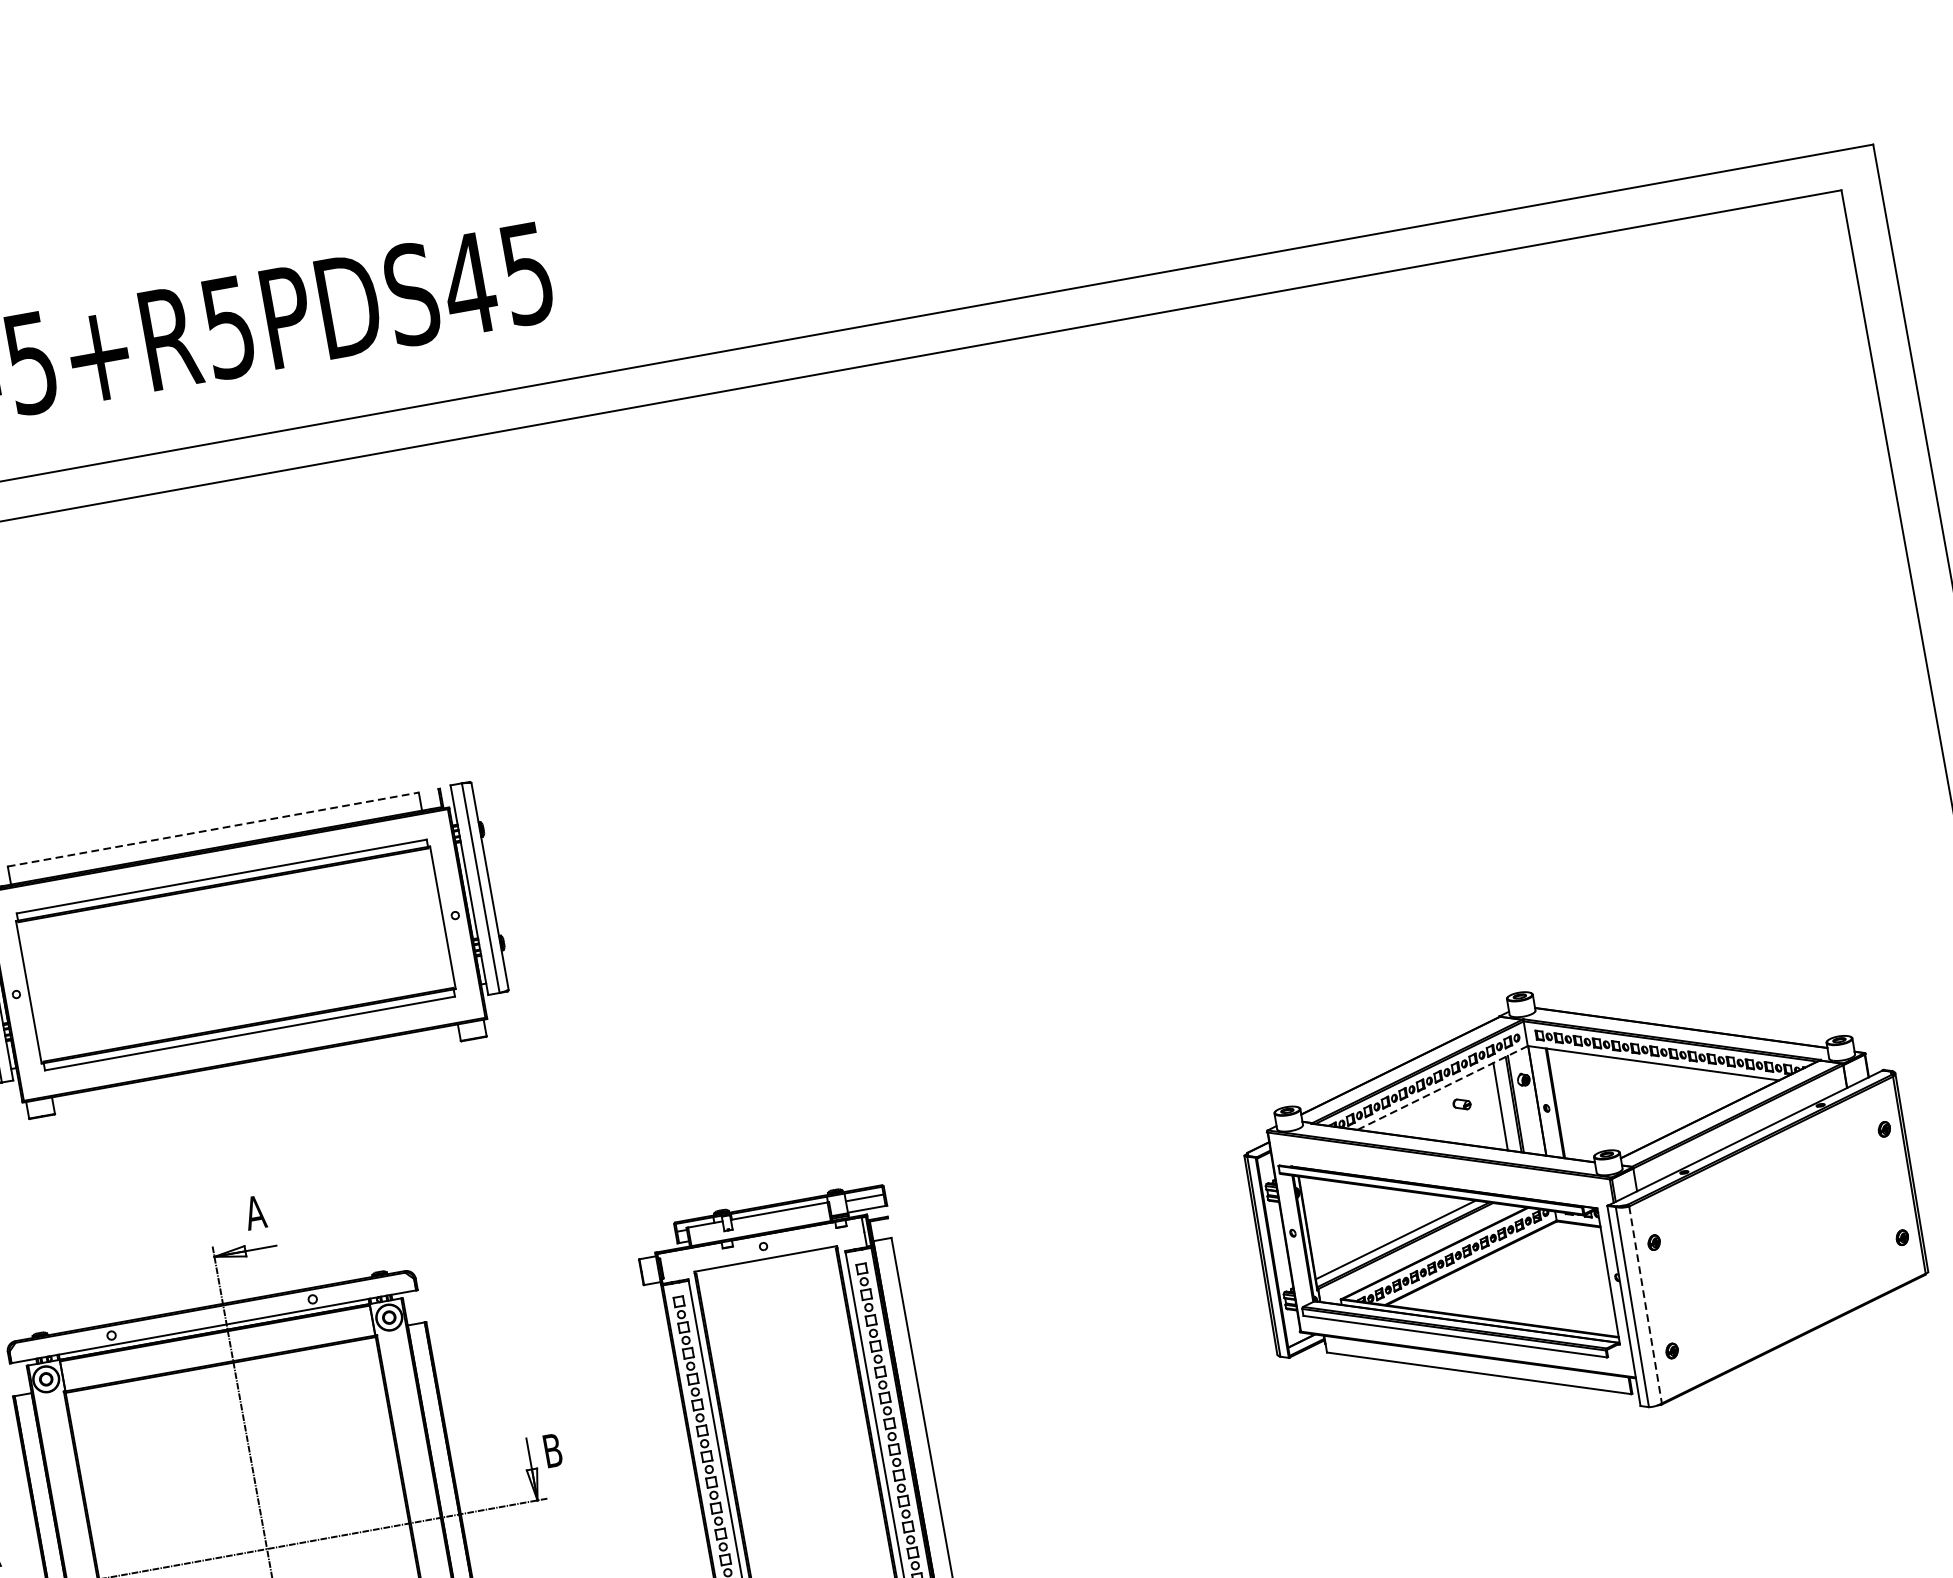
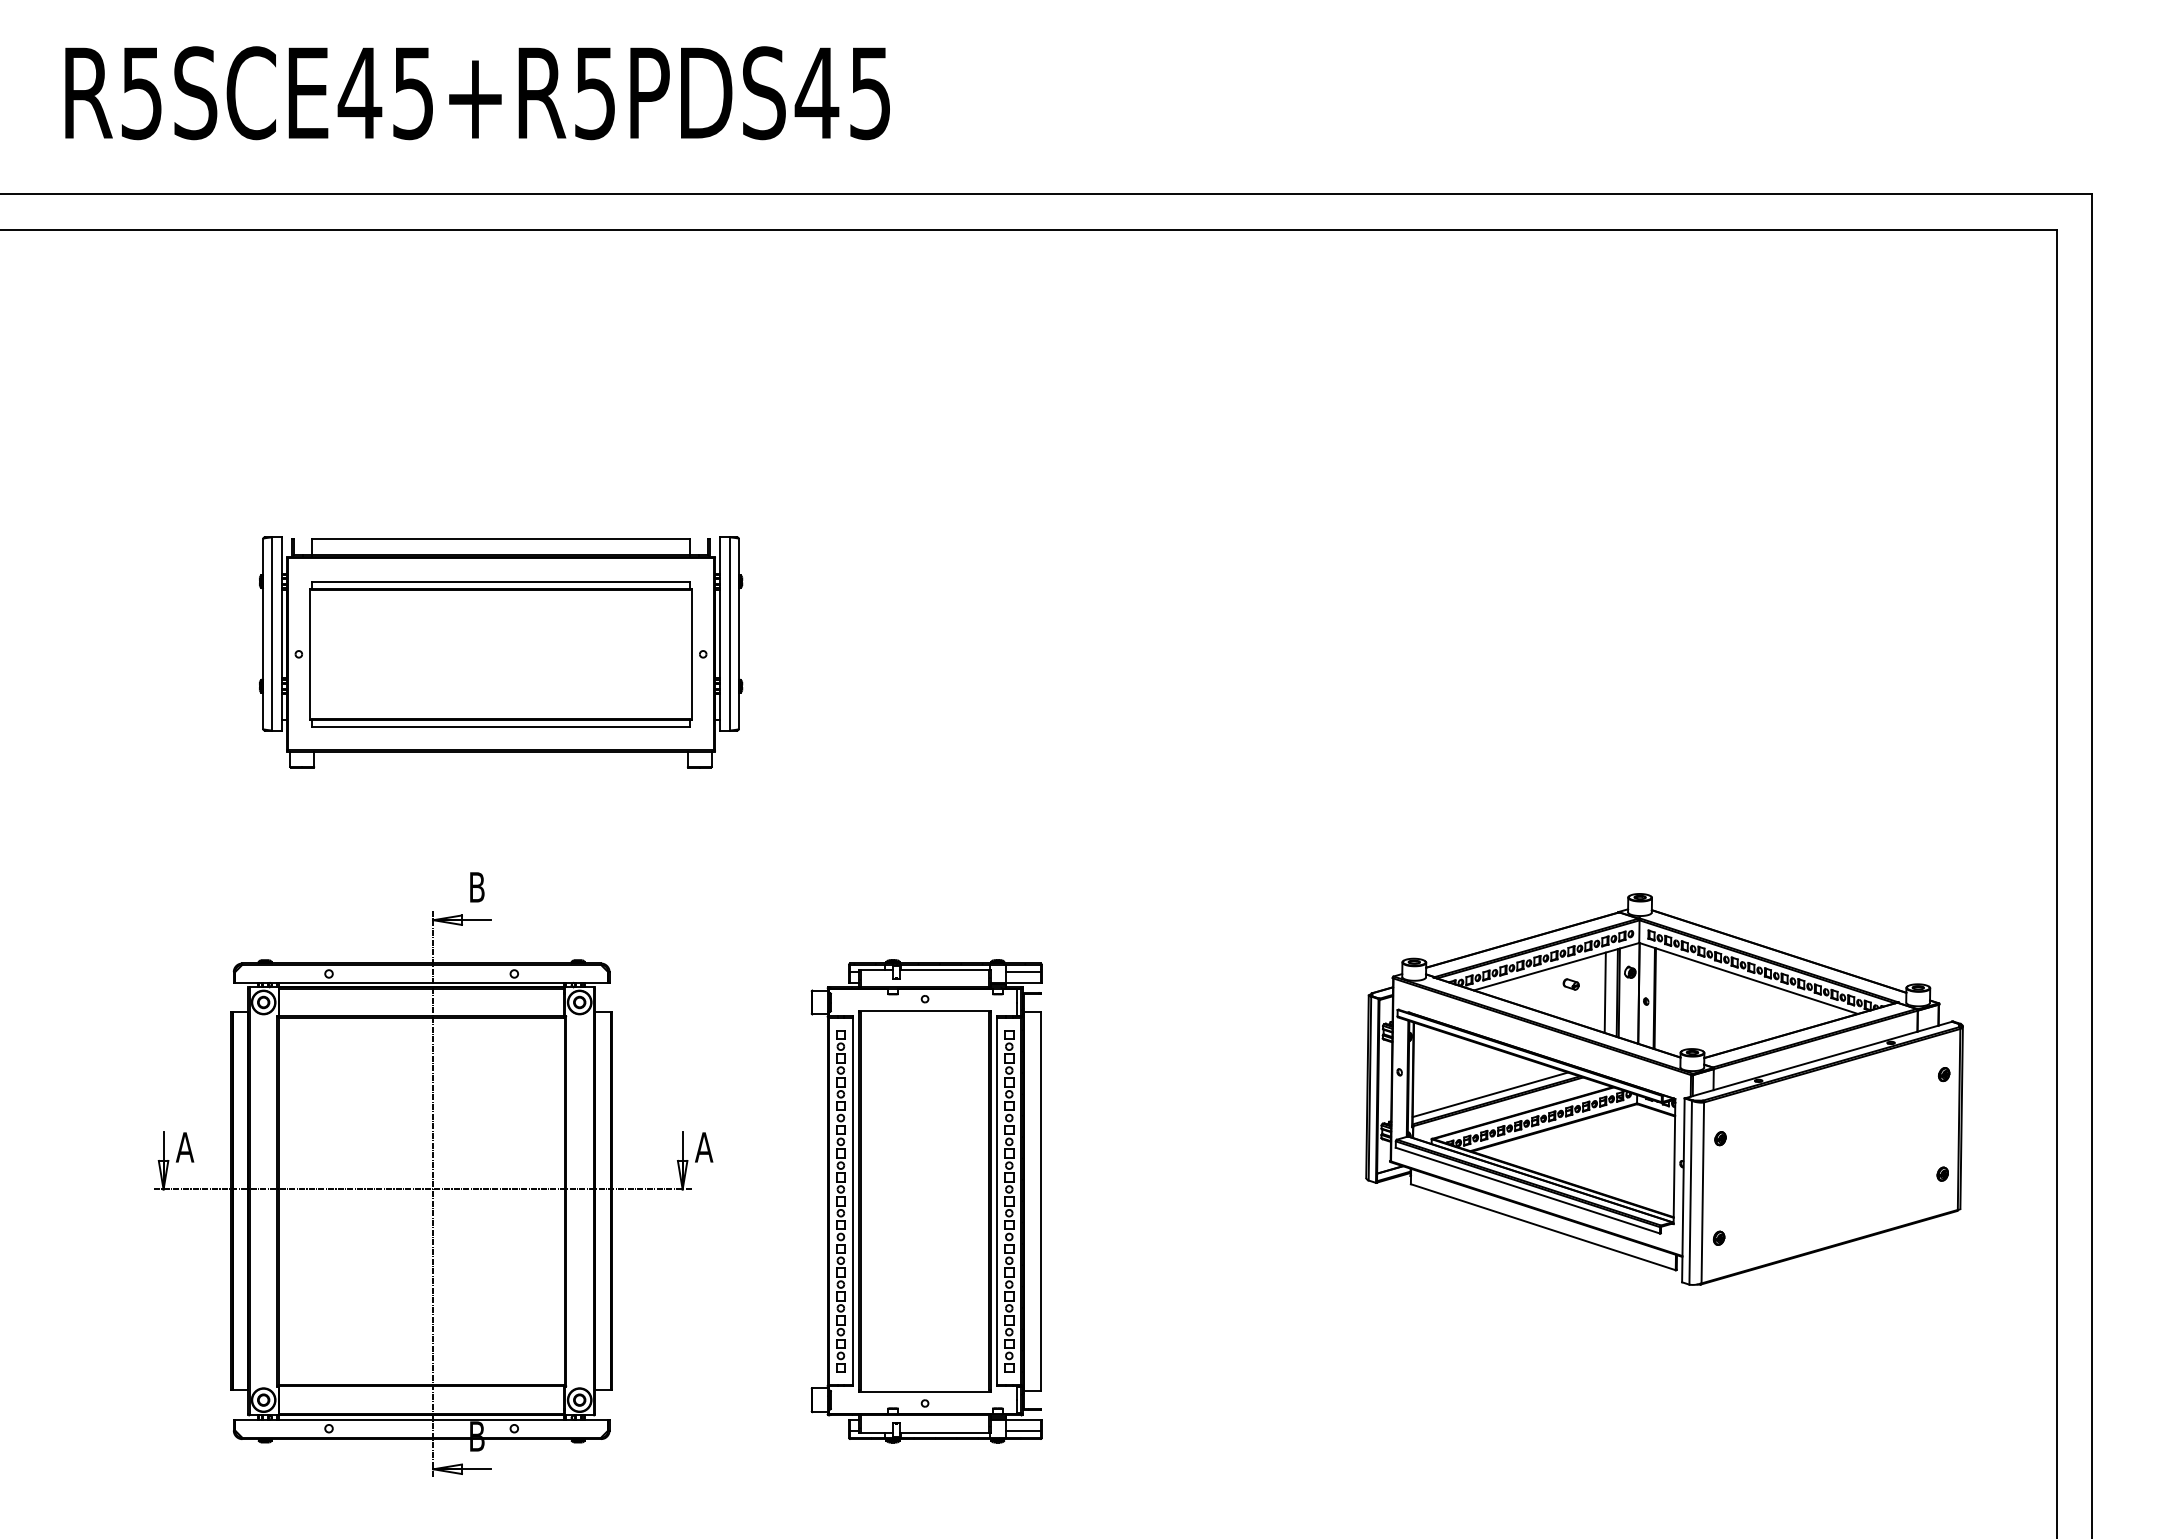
line: (213, 829) -> (501, 538), dashed -> solid
line: (1442, 1087) -> (1556, 966), dashed -> solid
text: (254, 1212) -> (476, 887), A -> B
line: (1645, 1305) -> (1702, 1193), dashed -> solid
text: (553, 1450) -> (704, 1147), B -> A

